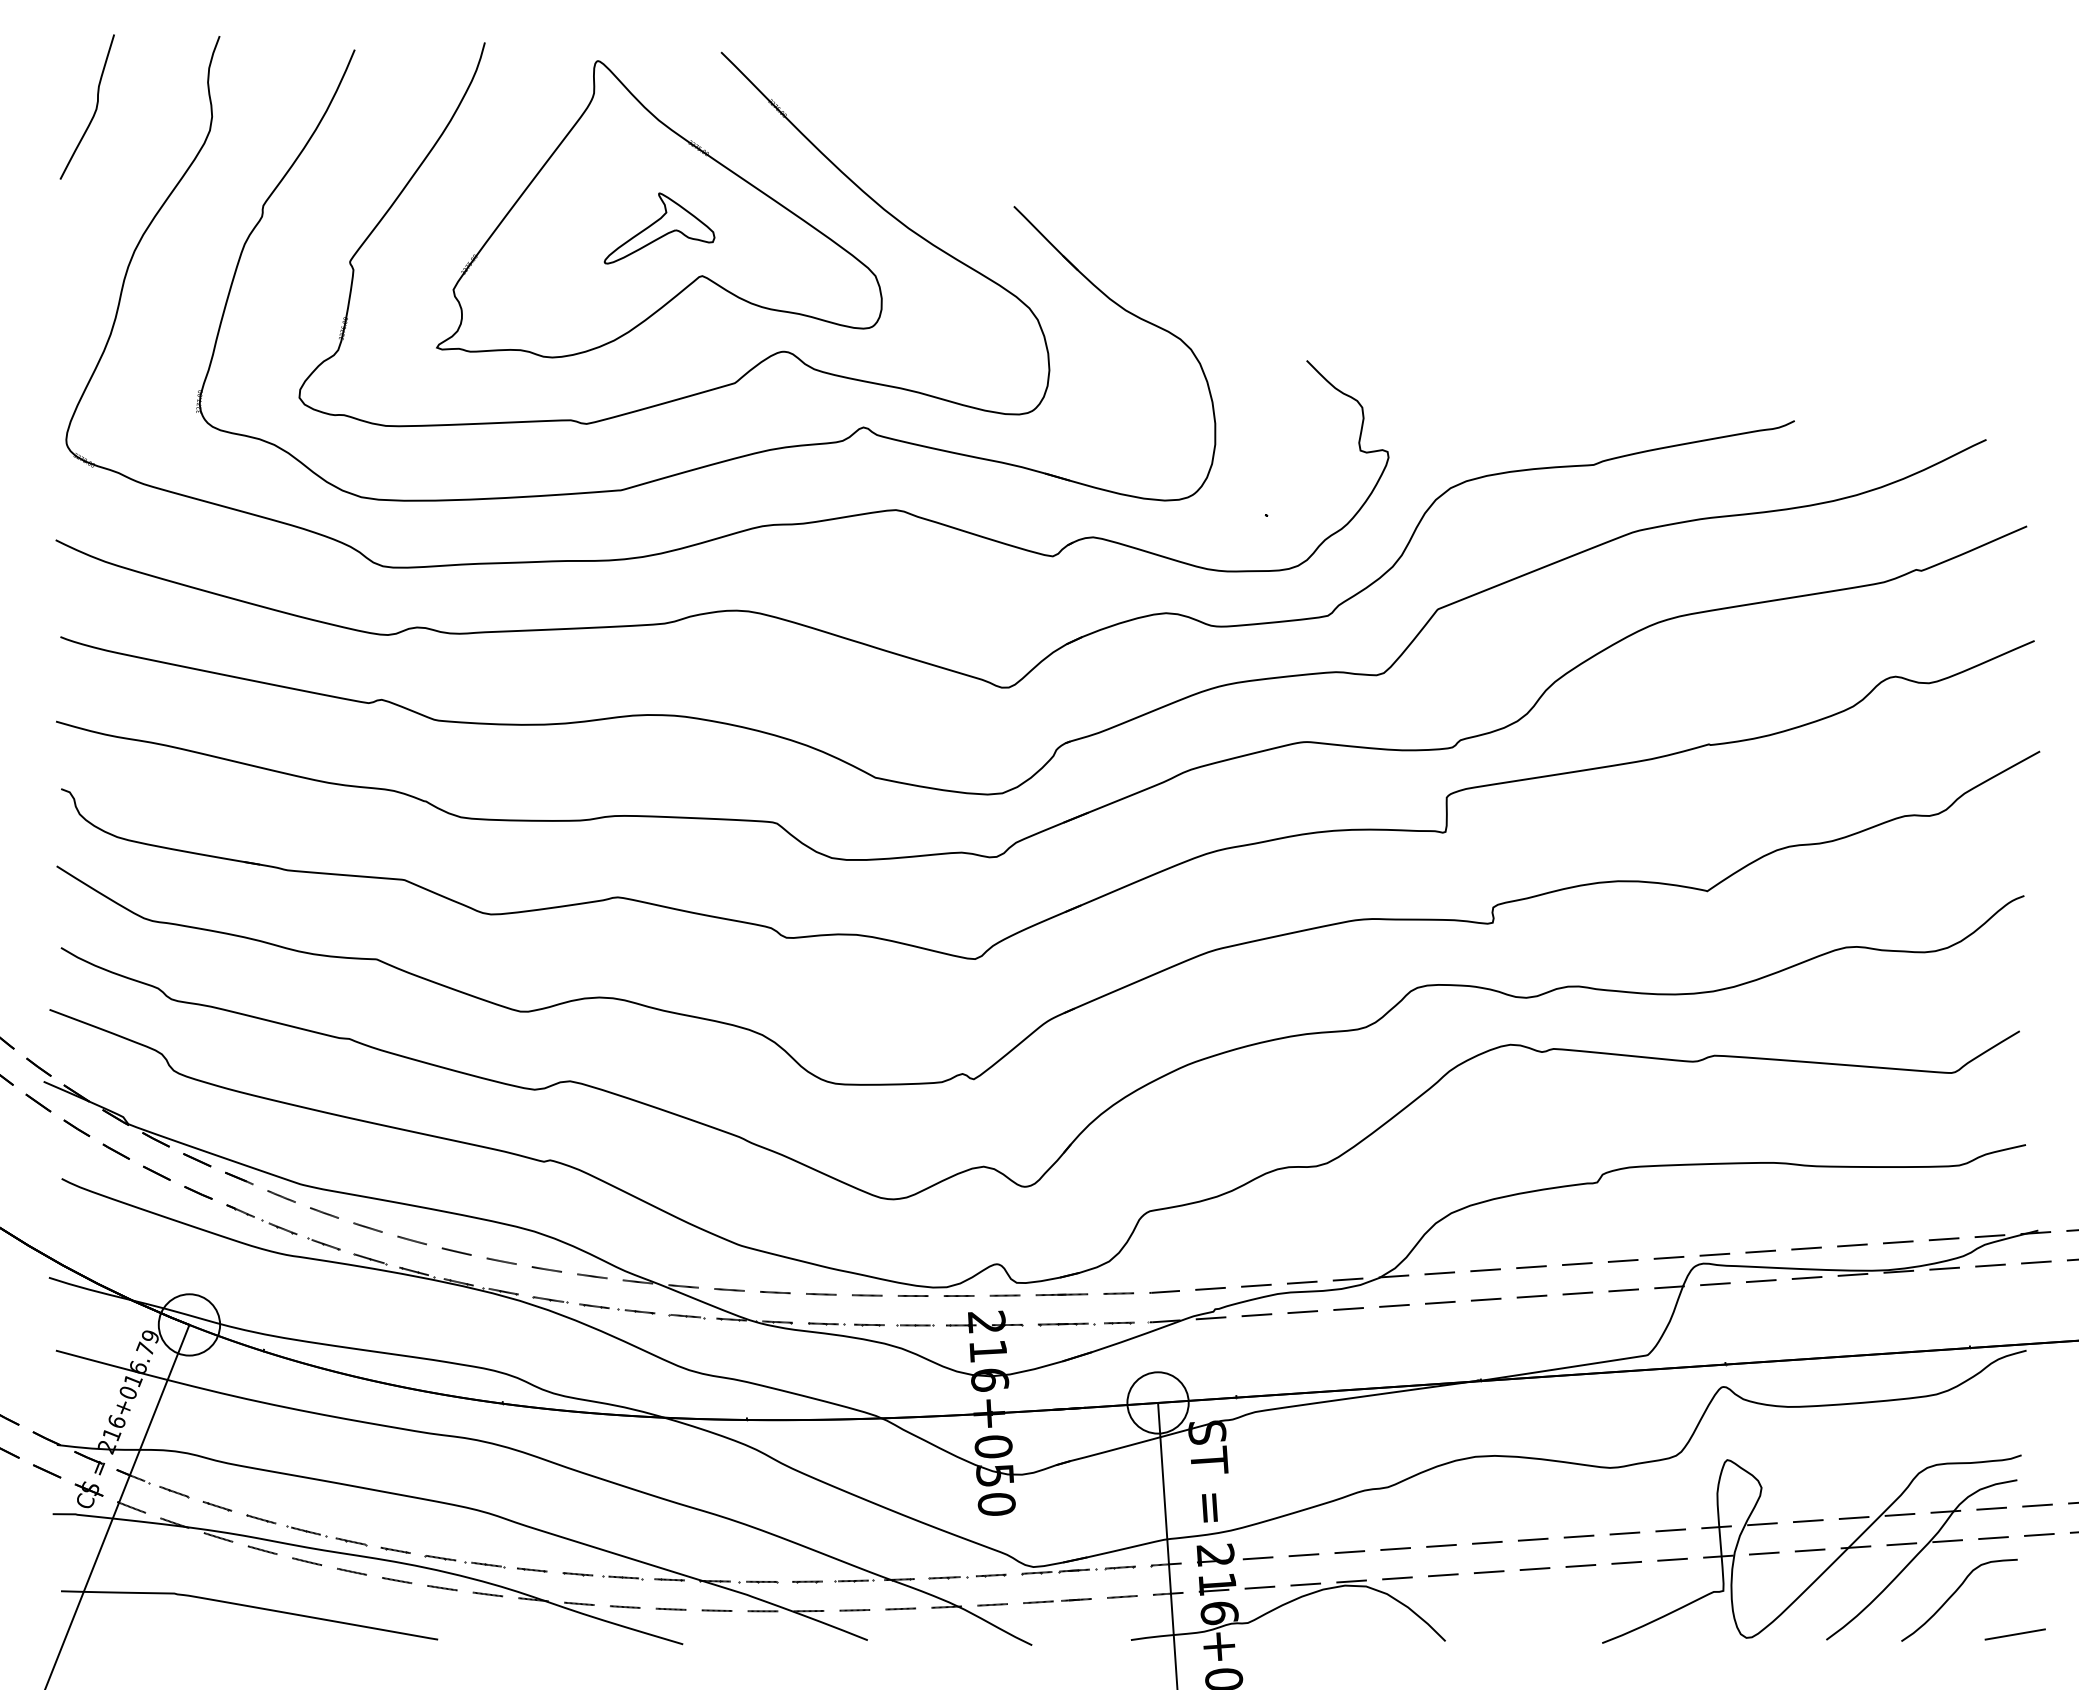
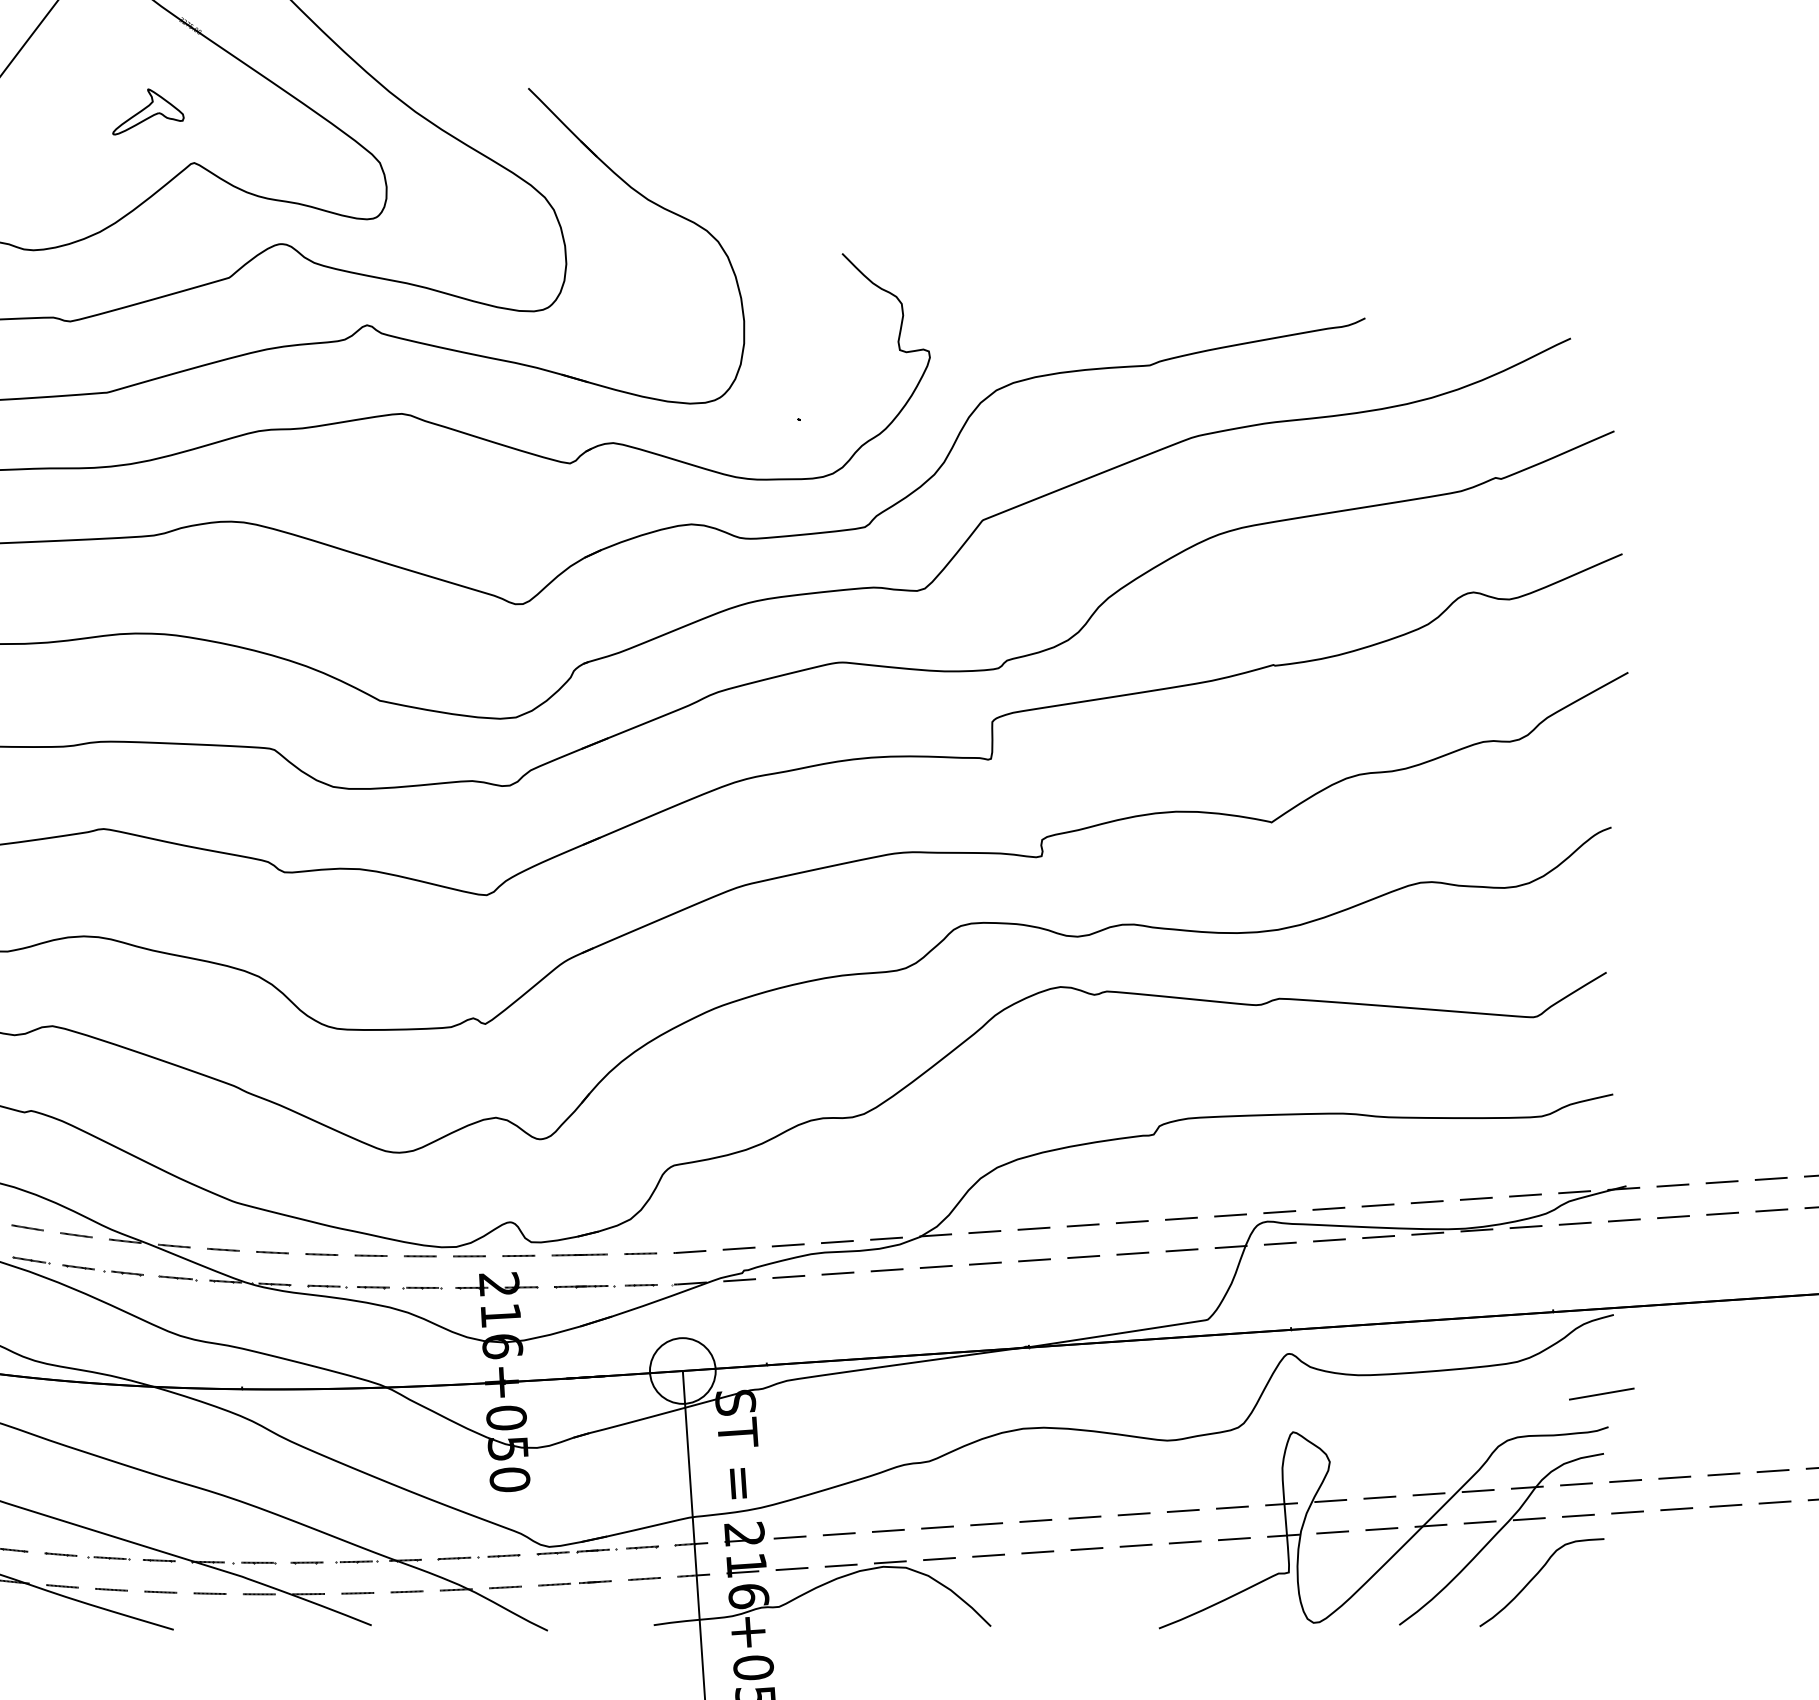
part: (659, 228) -> (148, 111), size x0.6
line: (2014, 1634) -> (1600, 1394), moved

